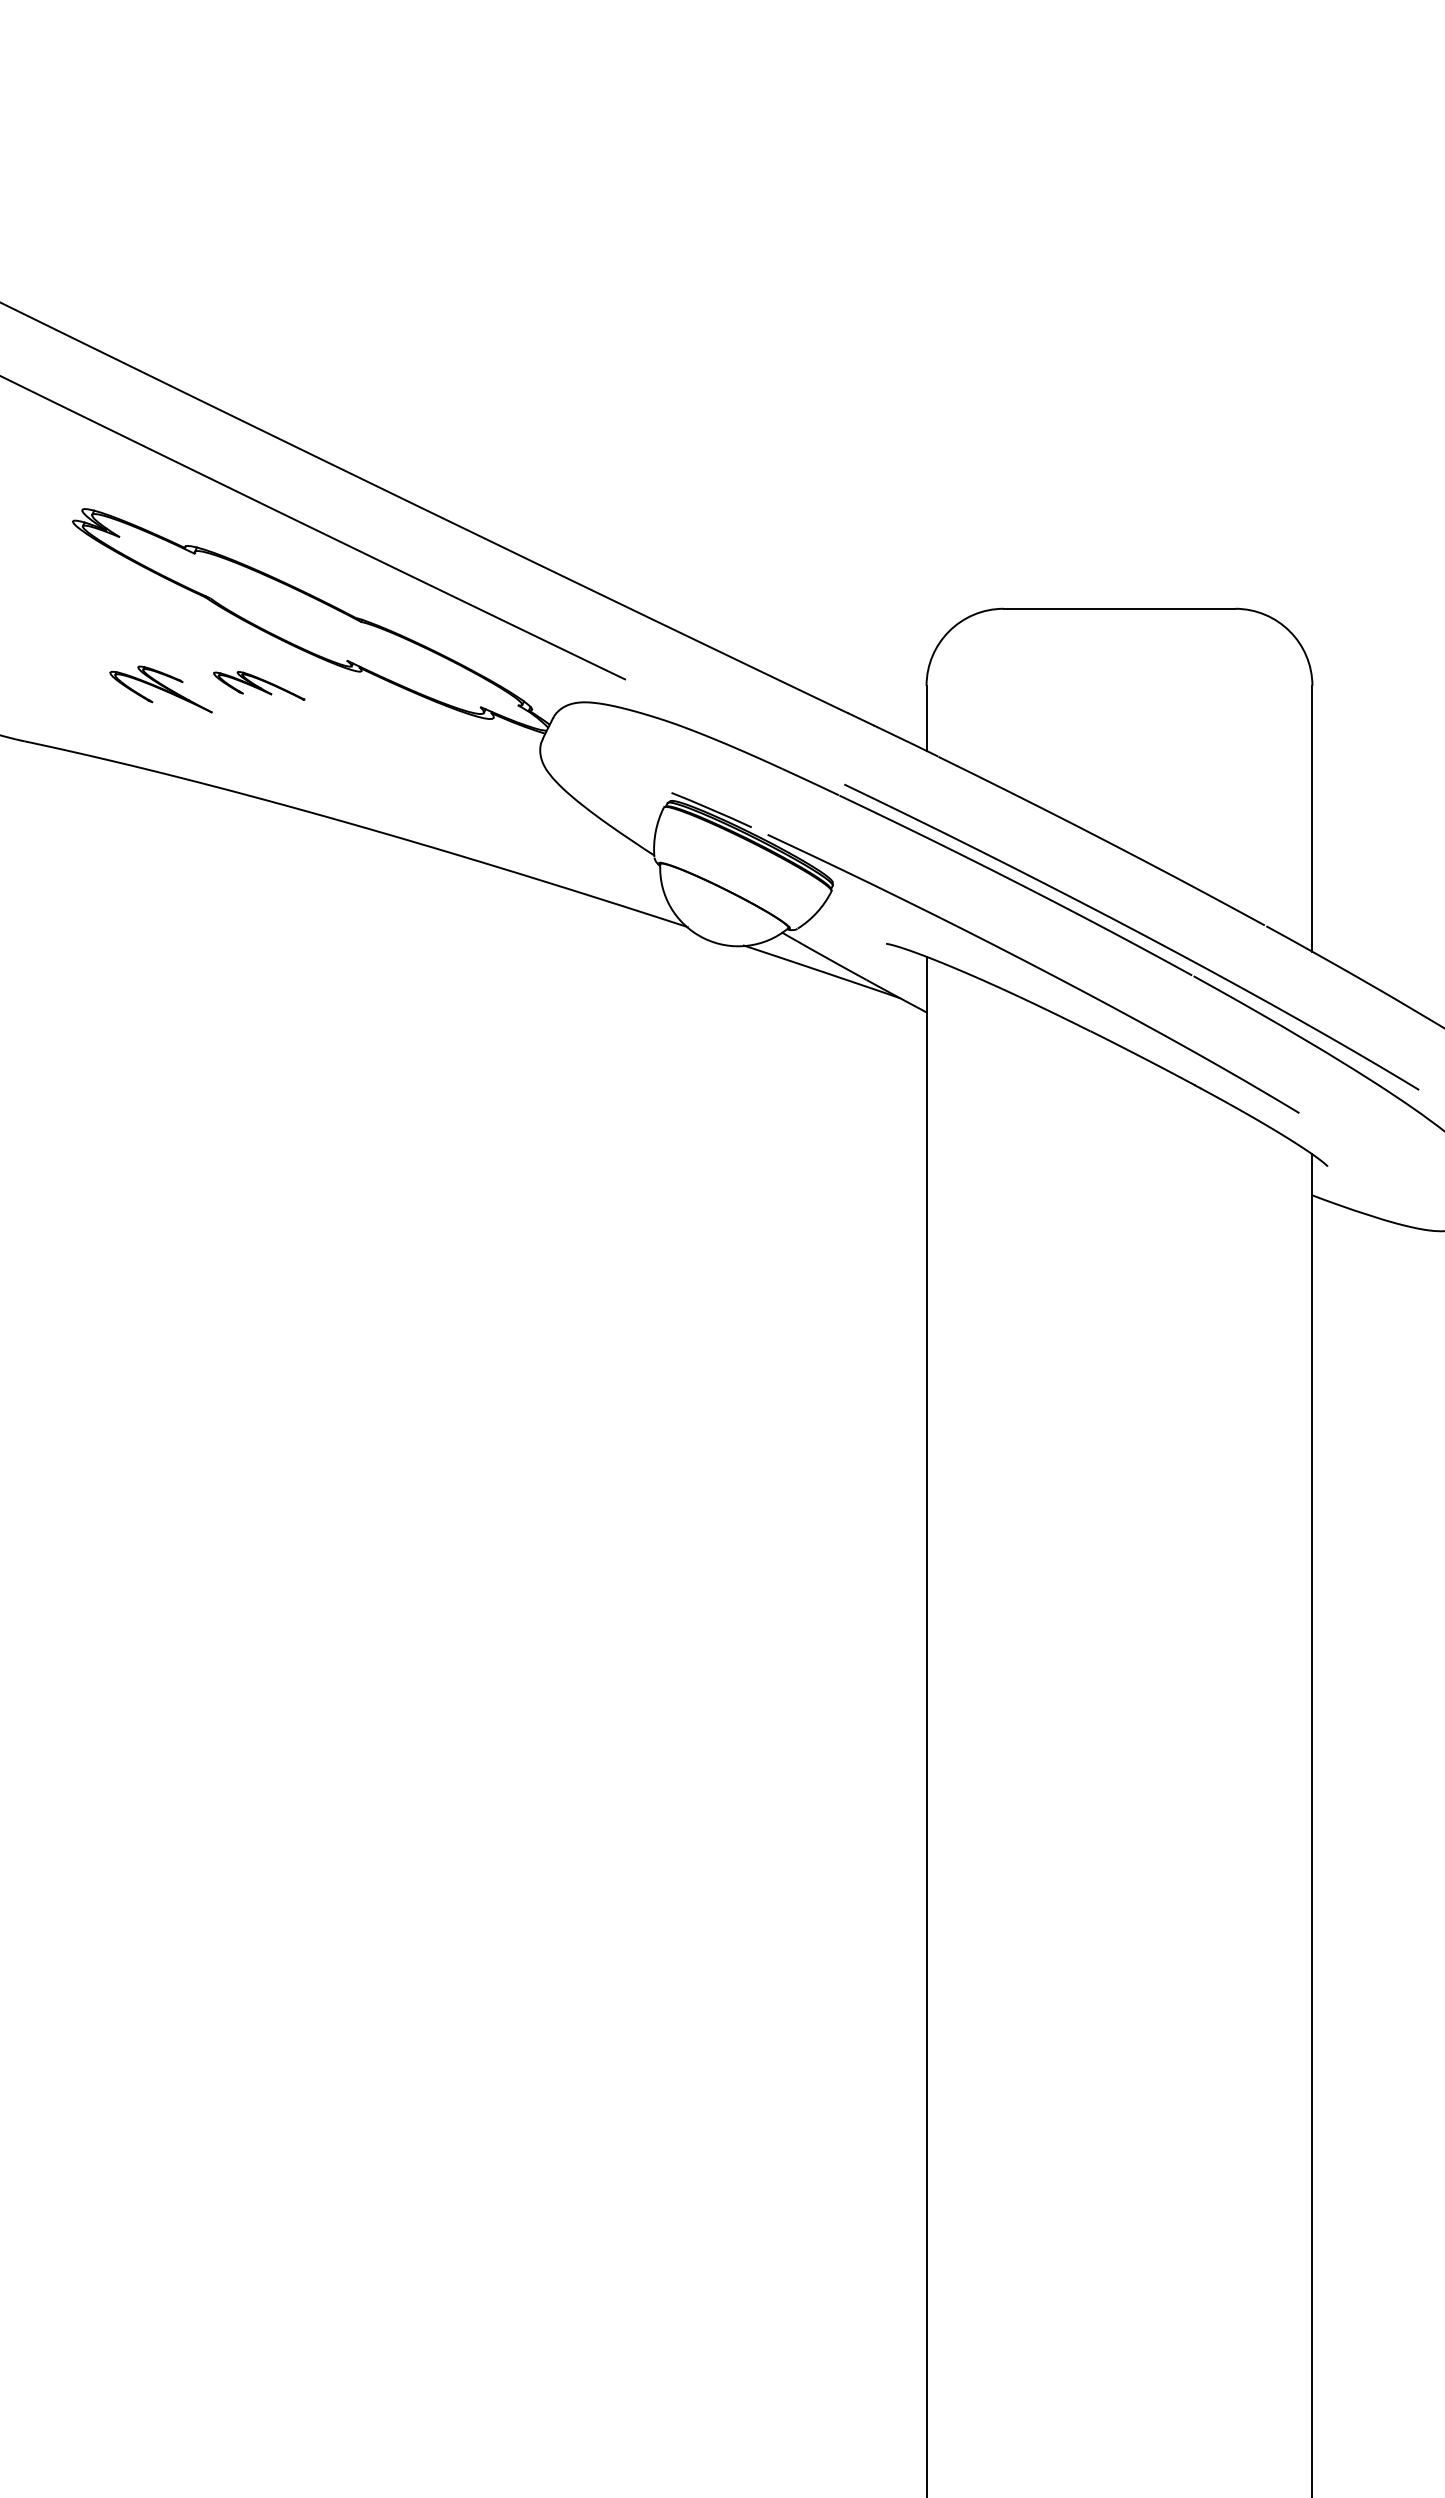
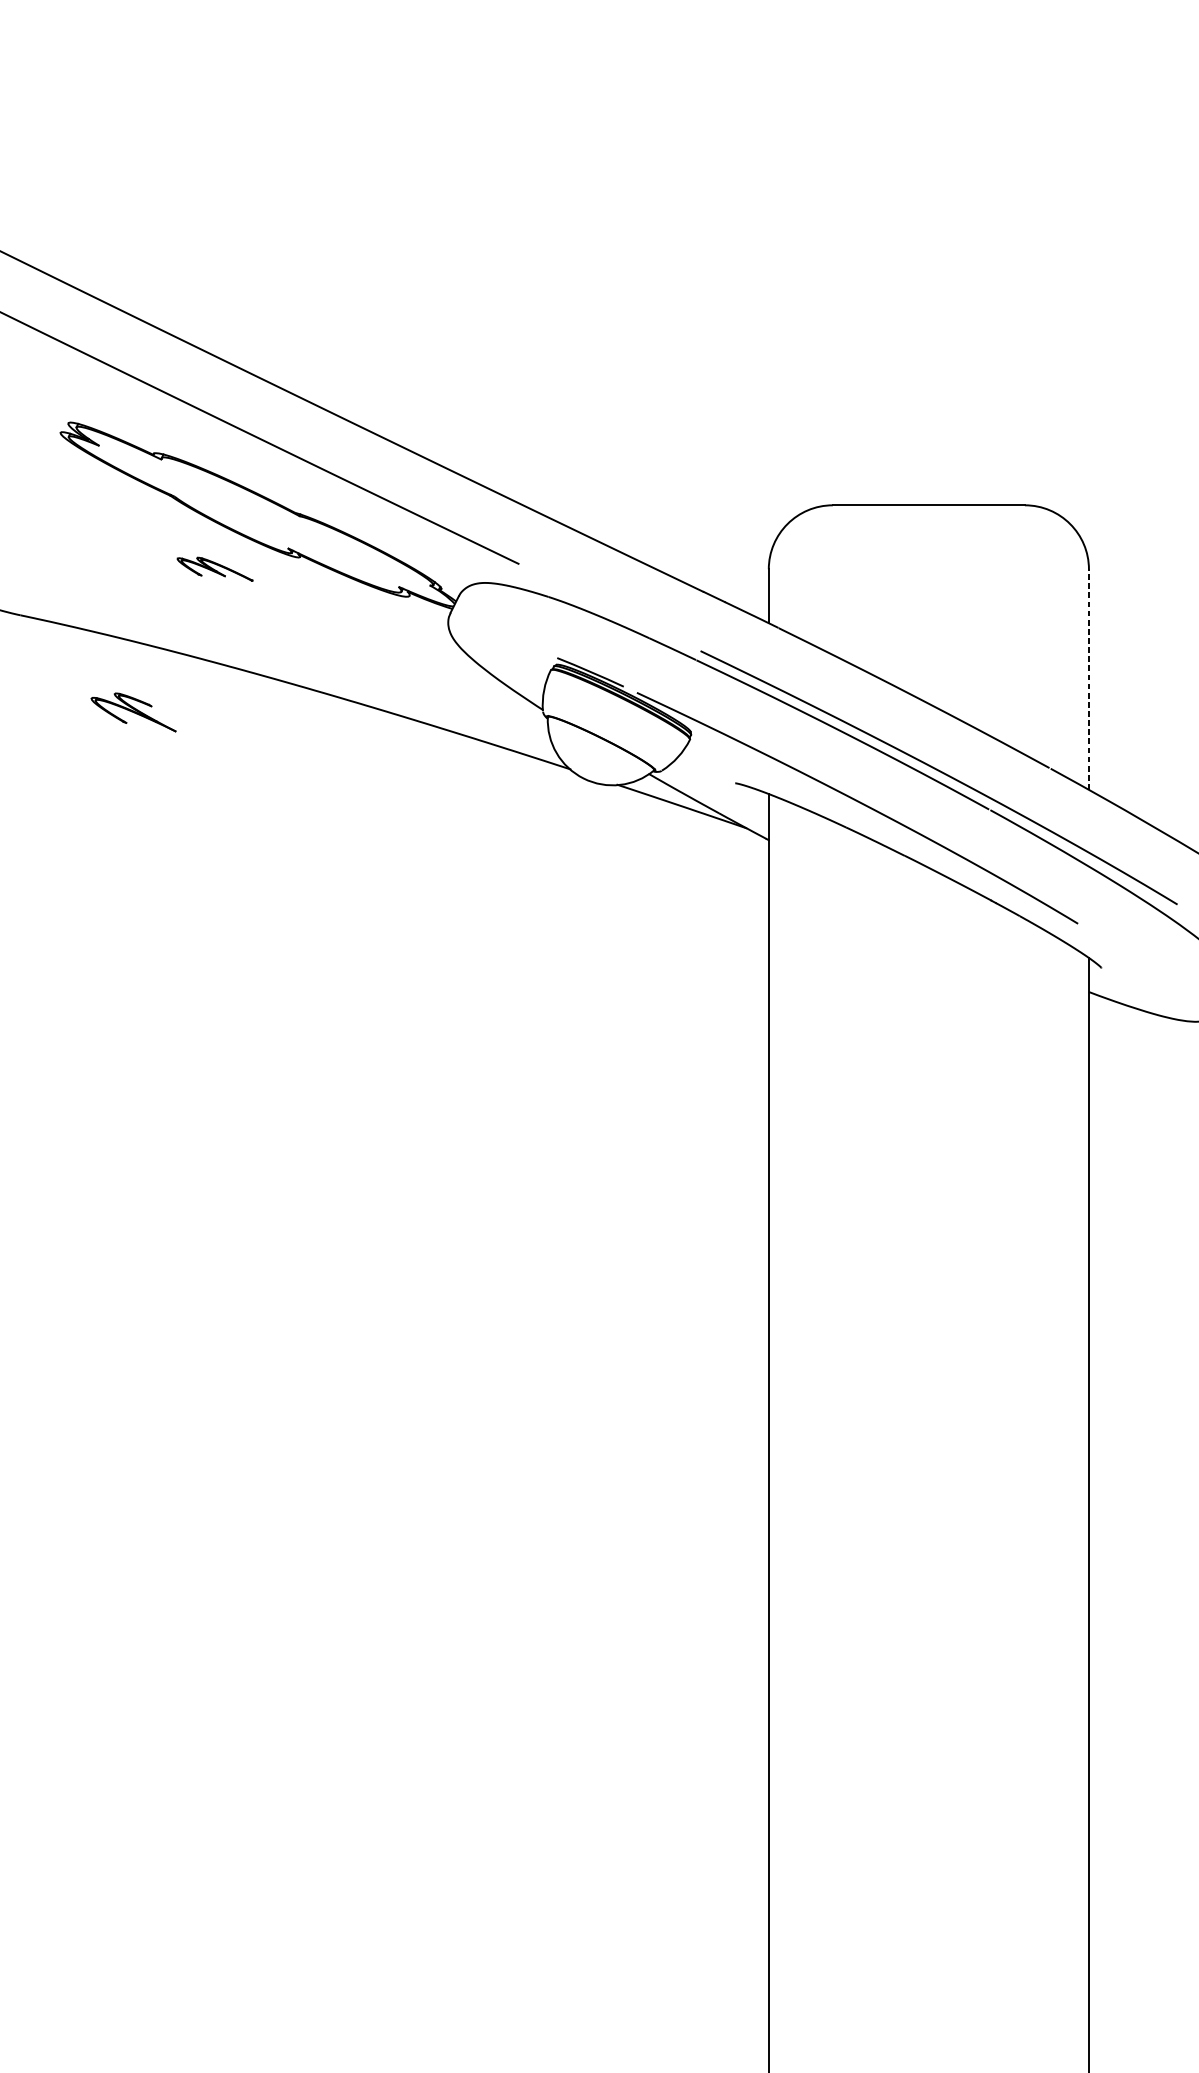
part: (160, 689) -> (133, 712), moved
line: (1312, 818) -> (1089, 679), solid -> dashed

